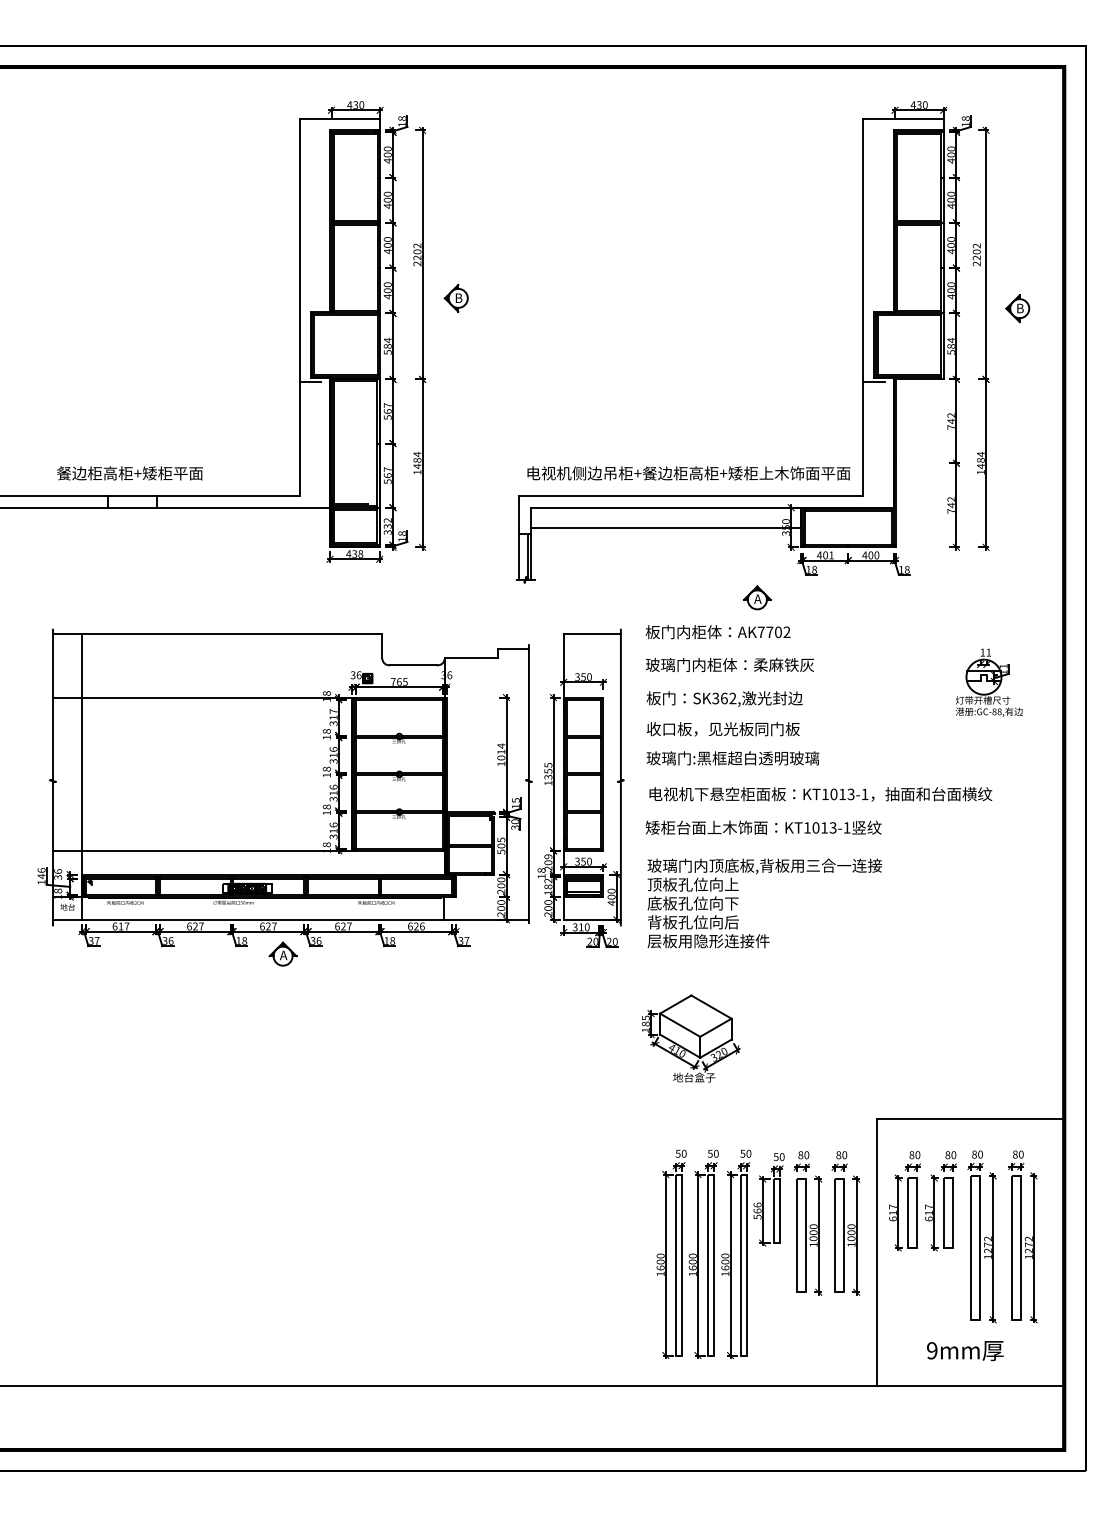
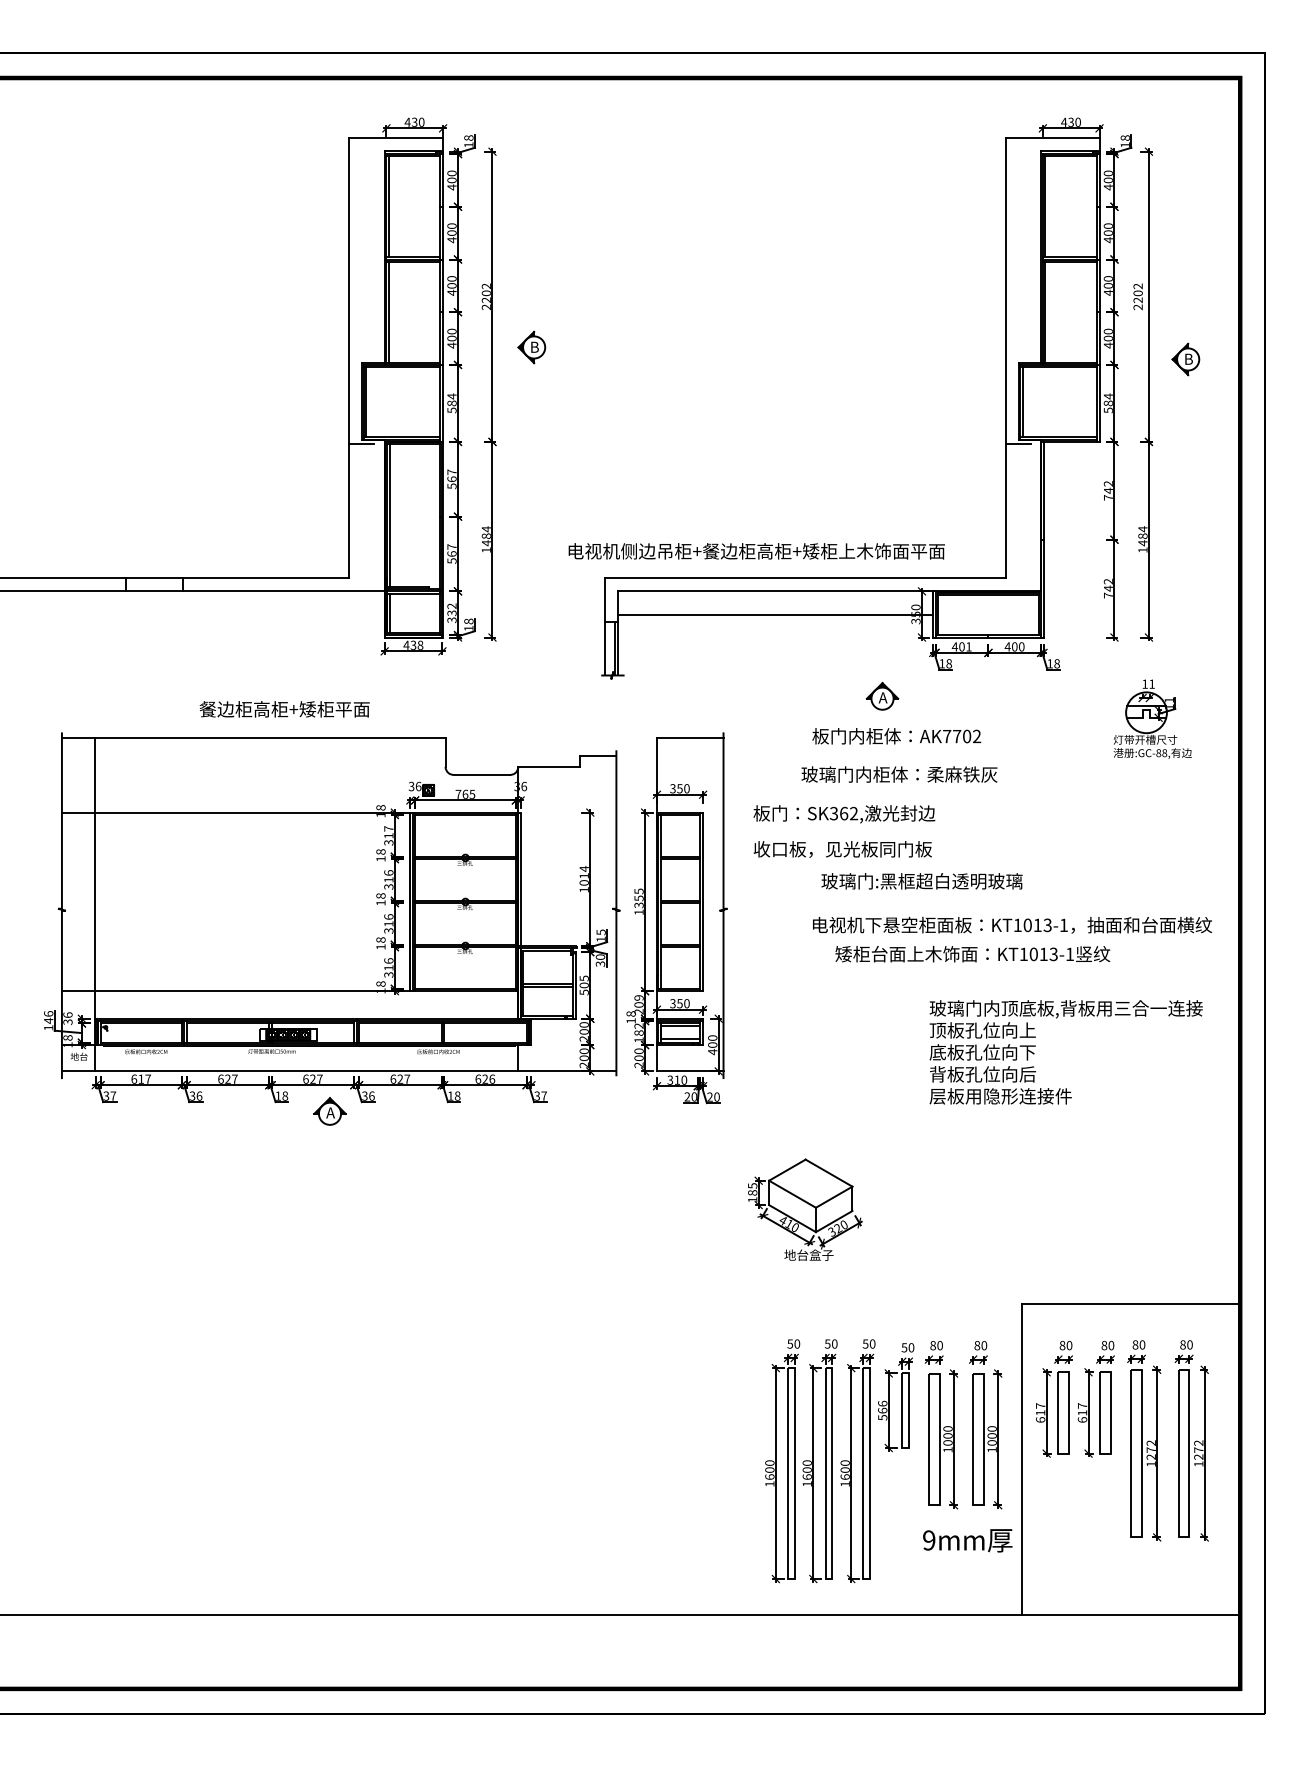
text: (129, 473) -> (284, 709), moved
text: (688, 473) -> (756, 551), moved
text: (717, 632) -> (896, 736), moved
text: (729, 664) -> (899, 774), moved
part: (989, 682) -> (1152, 718), moved
text: (732, 758) -> (921, 881), moved
text: (820, 793) -> (1012, 924), moved
text: (763, 828) -> (972, 954), moved
text: (764, 903) -> (1065, 1052), moved
text: (965, 1350) -> (967, 1540), moved

